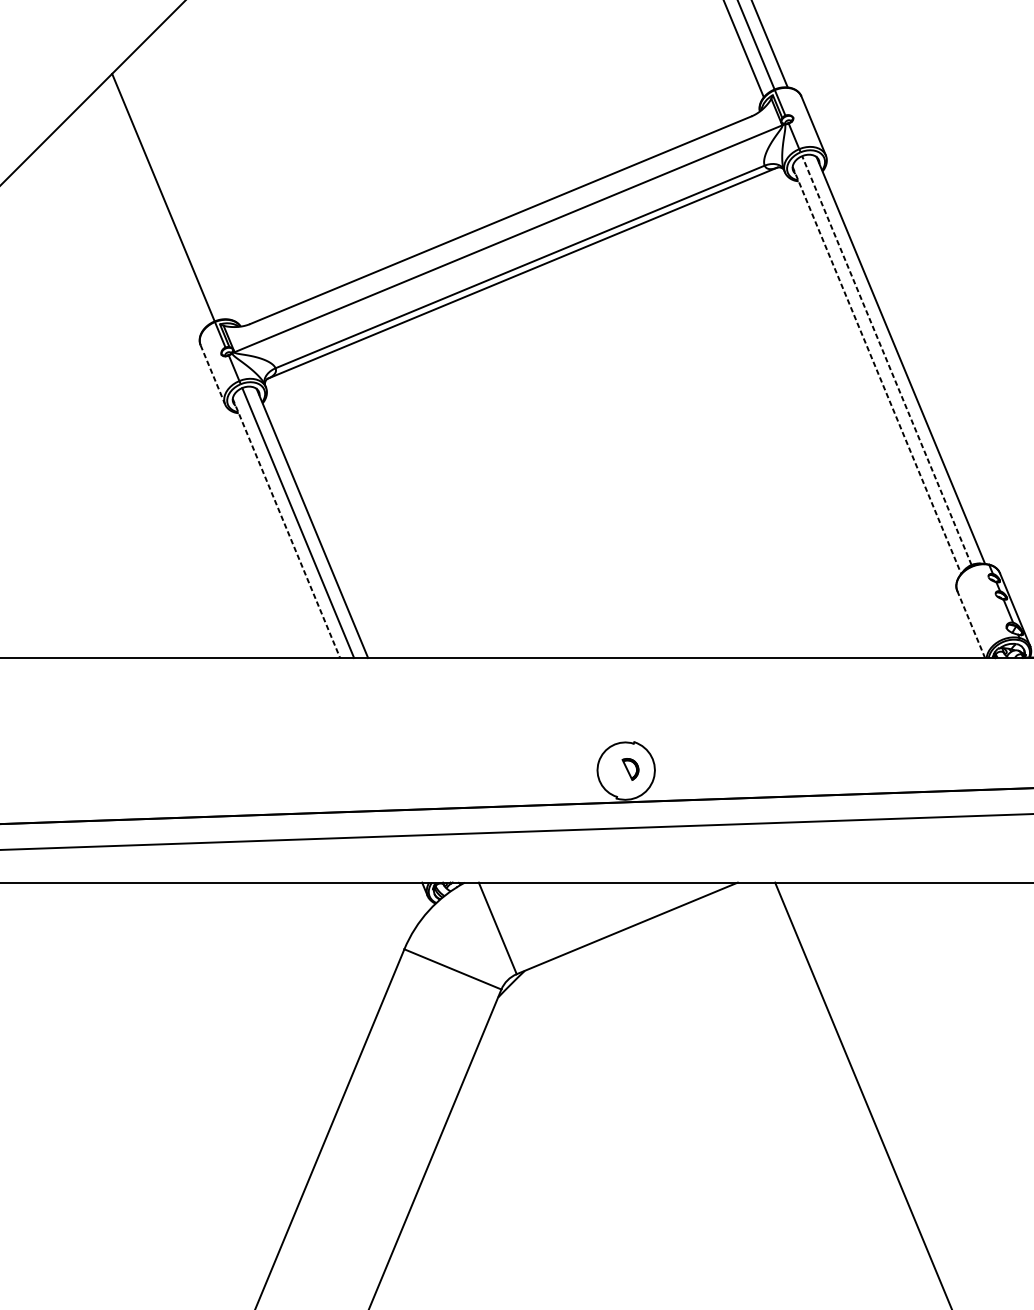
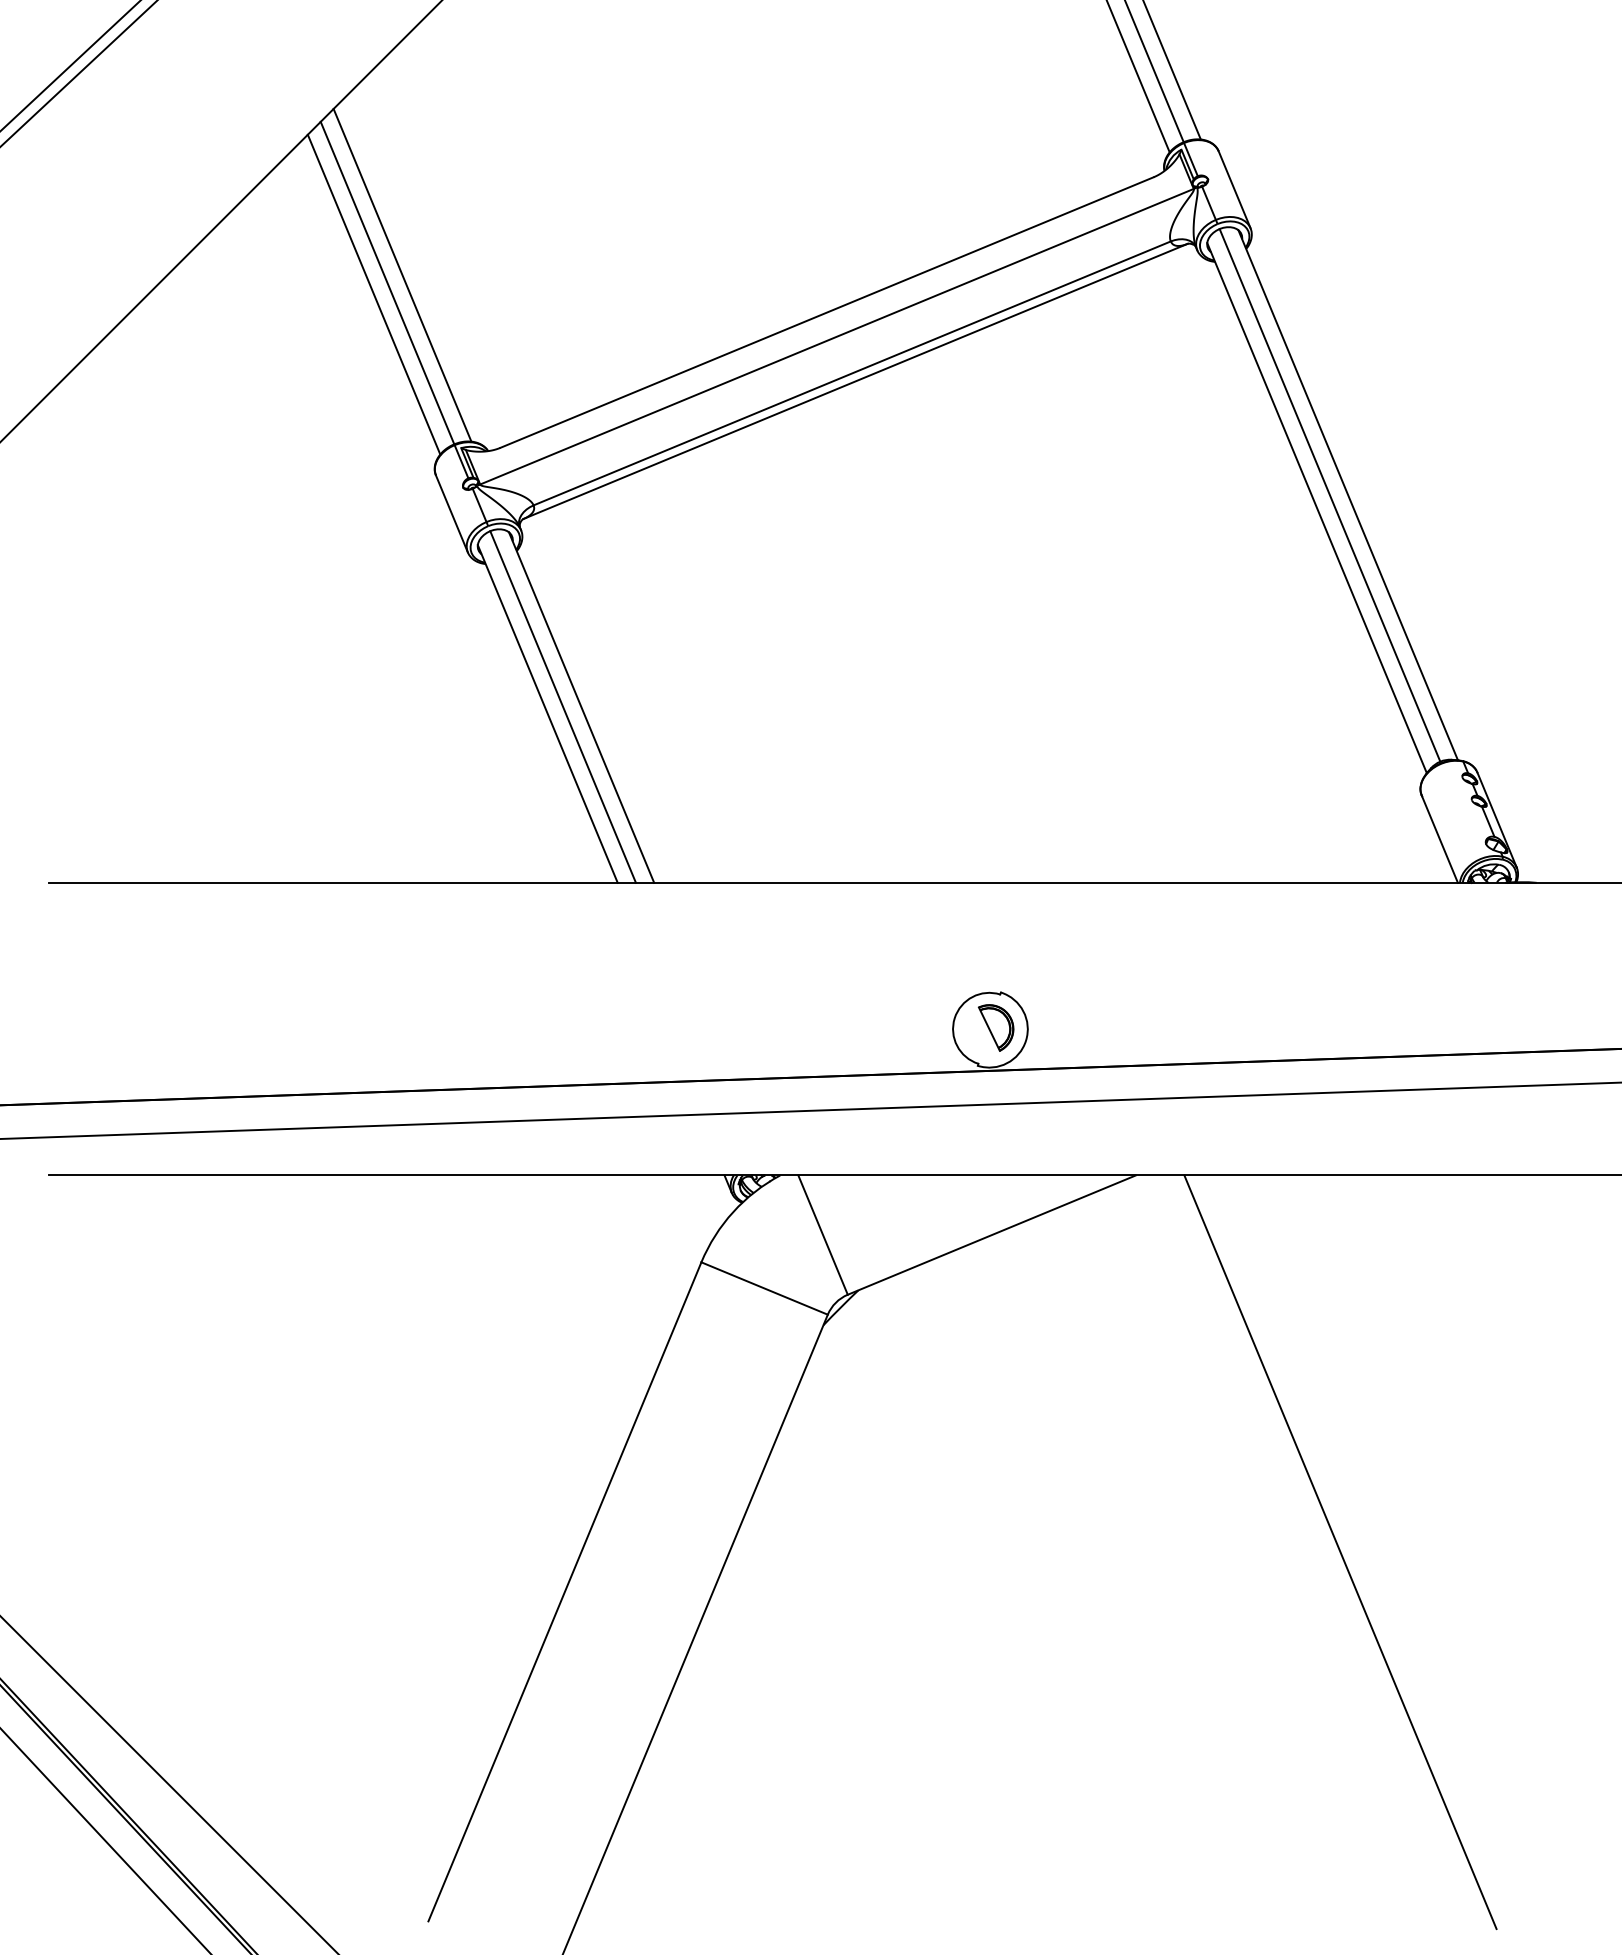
line: (174, 191) -> (402, 274), added
line: (152, 206) -> (373, 294), added
line: (886, 359) -> (1329, 494), dashed -> solid
line: (877, 370) -> (1317, 508), dashed -> solid
line: (212, 374) -> (451, 513), dashed -> solid
line: (286, 528) -> (547, 713), dashed -> solid
line: (970, 624) -> (1439, 839), dashed -> solid
part: (630, 769) -> (995, 1027), size x1.67

